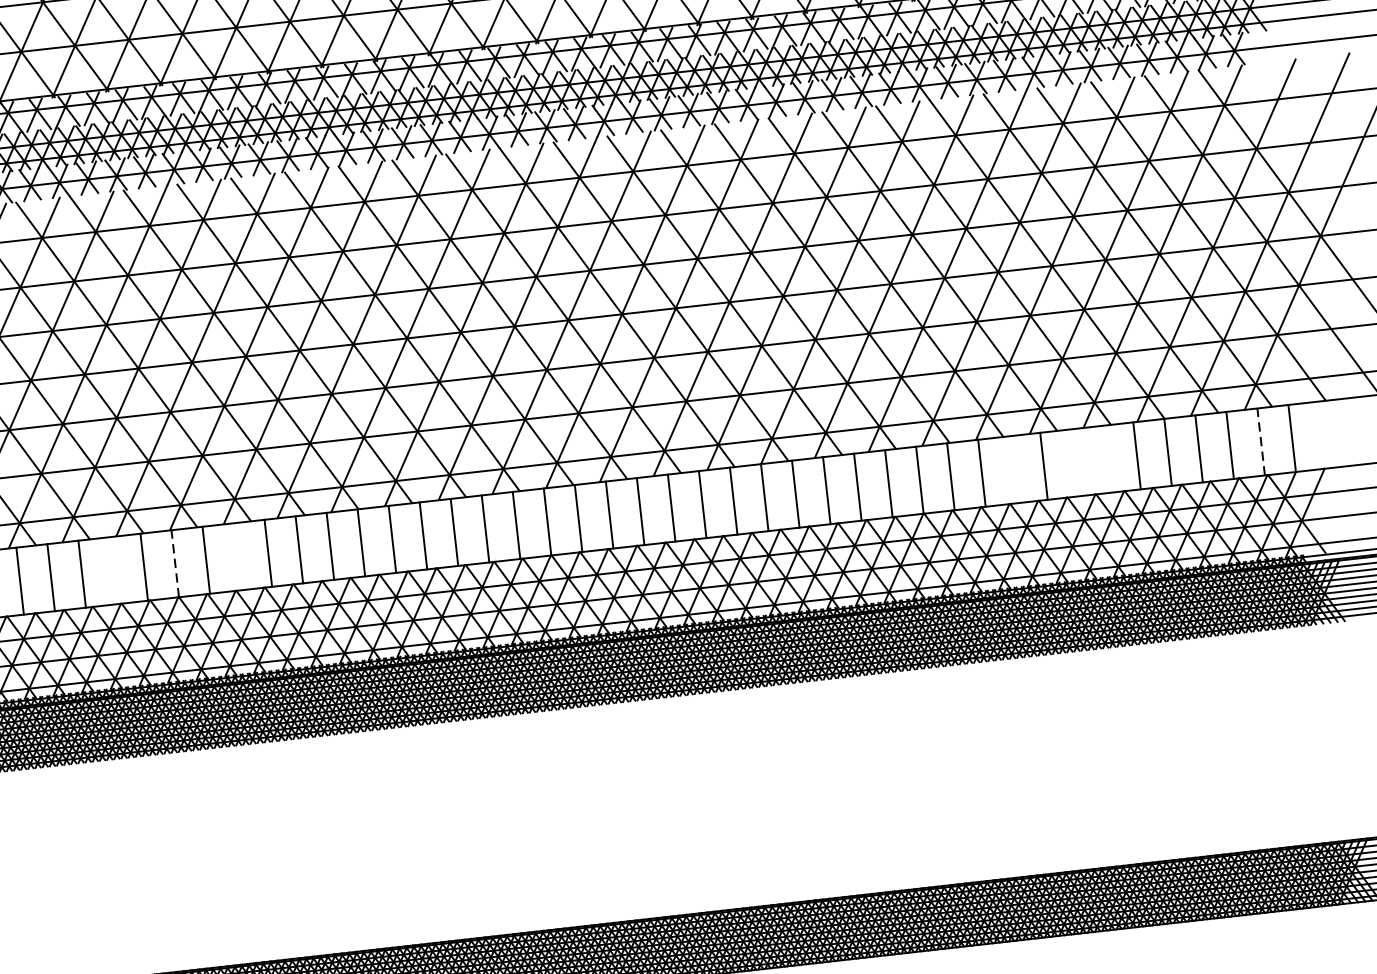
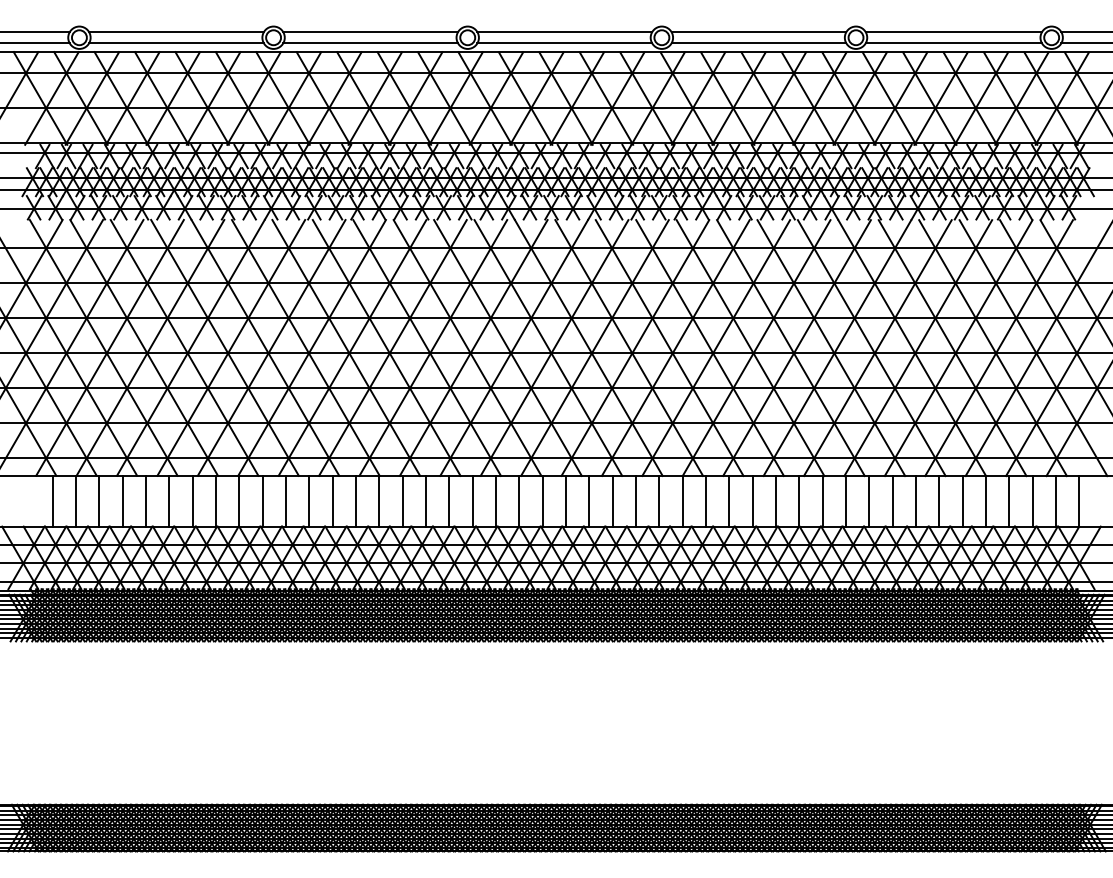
line: (1260, 440) -> (1055, 500), dashed -> solid
line: (1106, 459) -> (939, 501), added
line: (1074, 463) -> (915, 501), added
line: (1013, 469) -> (869, 501), added
line: (236, 556) -> (285, 501), added
line: (175, 562) -> (239, 500), dashed -> solid
line: (113, 570) -> (192, 501), added

